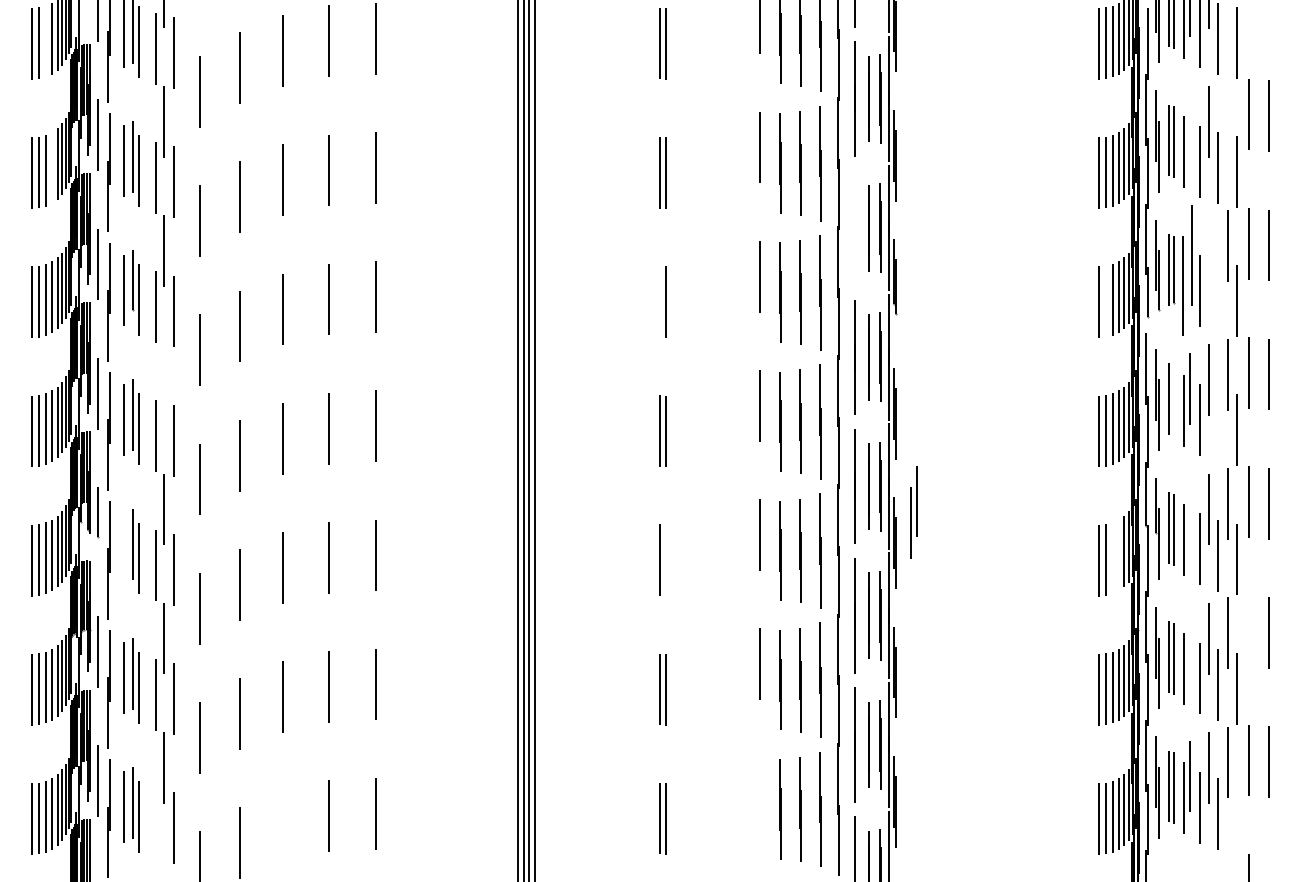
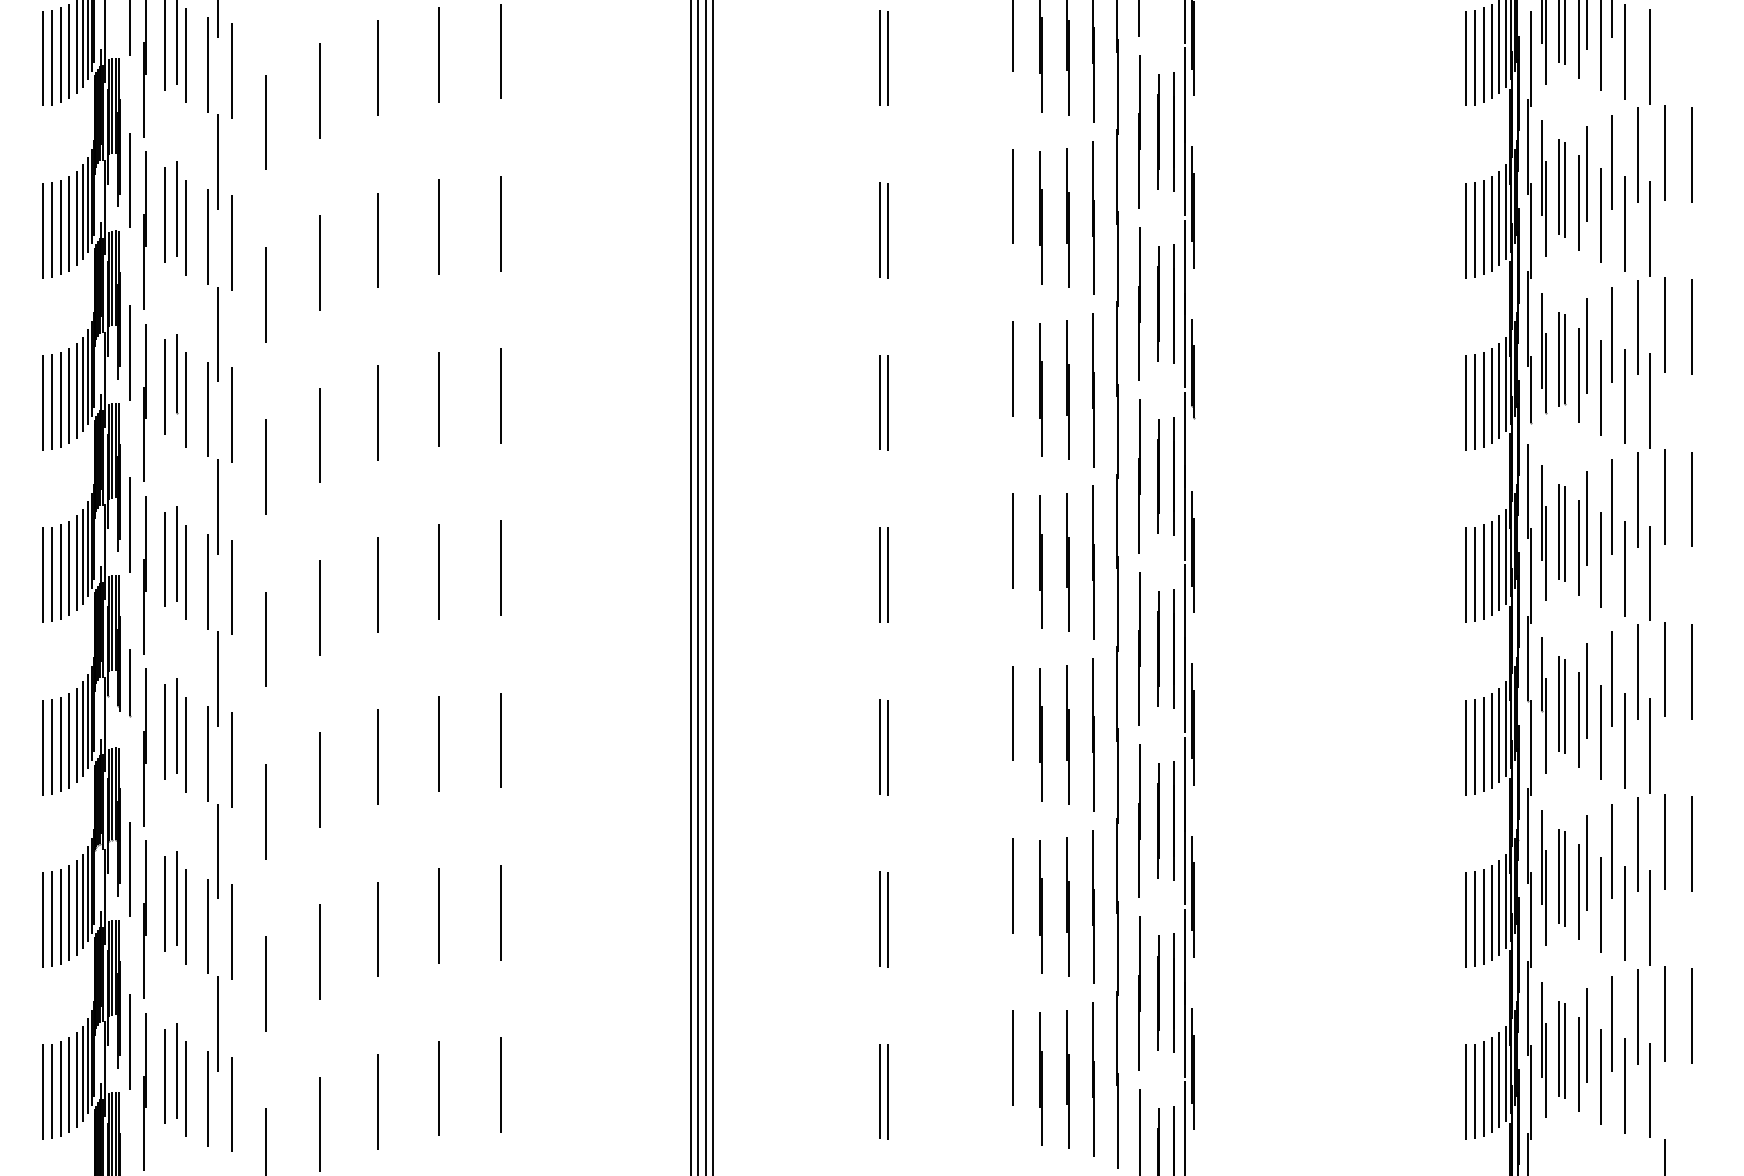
line: (45, 41) -> (60, 55), added
line: (1228, 116) -> (1638, 155), added
line: (1190, 130) -> (1587, 173), added
line: (51, 167) -> (68, 223), added
line: (854, 227) -> (1139, 303), added
line: (1208, 250) -> (1611, 333), added
part: (1186, 270) -> (1582, 360), size x0.71
line: (1218, 297) -> (1624, 396), added
line: (659, 301) -> (879, 401), added
line: (1105, 301) -> (1474, 401), added
line: (163, 380) -> (217, 507), added
line: (1173, 400) -> (1564, 533), added
line: (1218, 426) -> (1624, 568), added
part: (913, 512) -> (1218, 683), removed
line: (1190, 518) -> (1587, 691), added
line: (123, 548) -> (164, 731), added
line: (1118, 555) -> (1491, 740), added
line: (1112, 558) -> (1483, 744), added
line: (666, 560) -> (888, 747), added
line: (1248, 631) -> (1664, 842), added
line: (1190, 647) -> (1587, 863), added
line: (759, 793) -> (1012, 1058), added
line: (1237, 817) -> (1650, 1090), added
line: (156, 823) -> (208, 1098), added
line: (283, 826) -> (377, 1102), added

